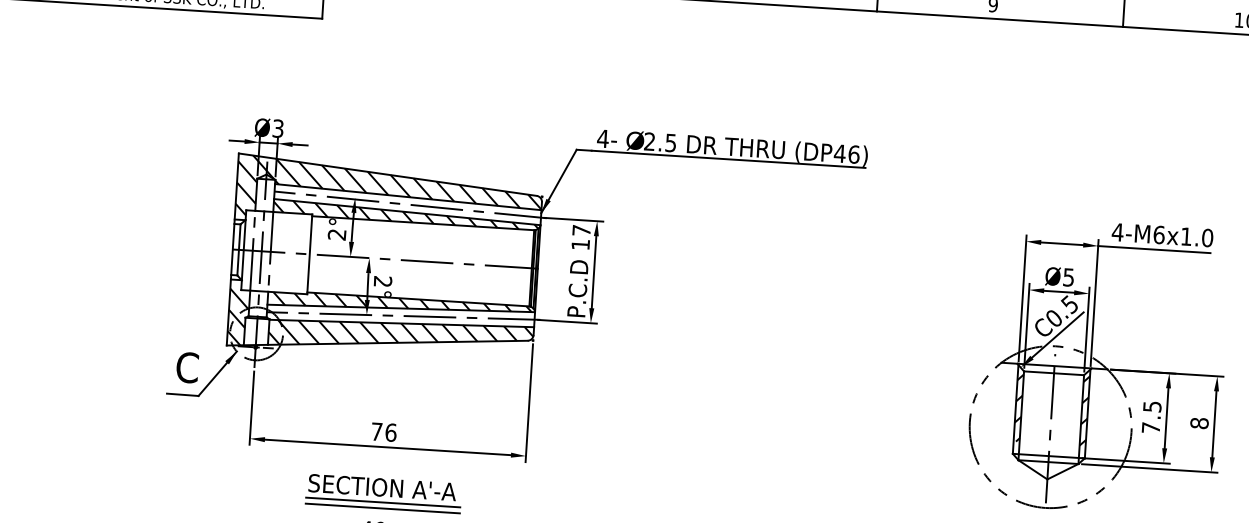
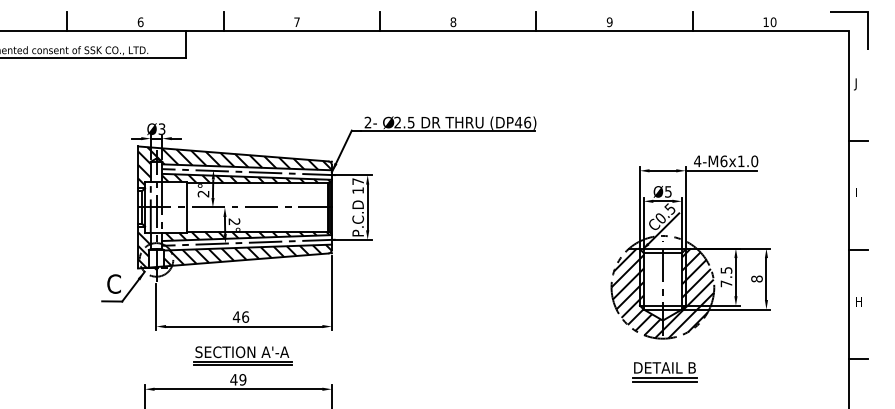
text: (602, 138) -> (367, 122), 4- -> 2-
text: (376, 430) -> (236, 316), 76 -> 46
hatch: (1049, 436) -> (662, 293), added

